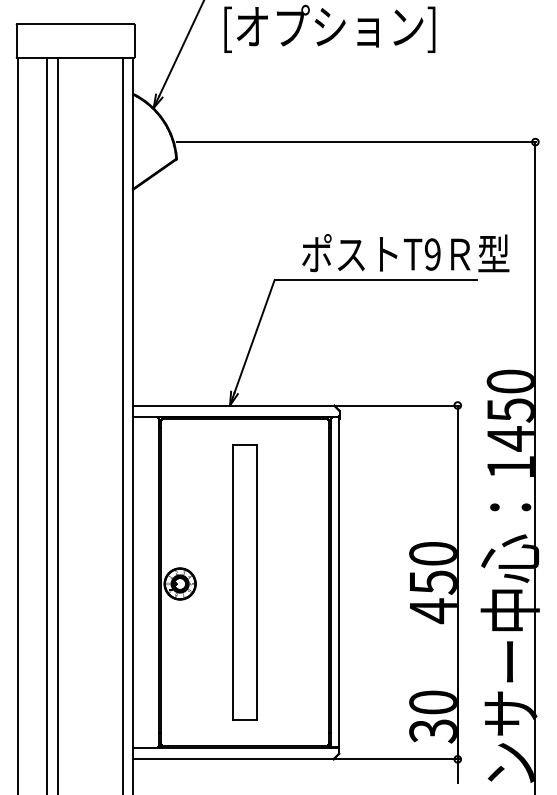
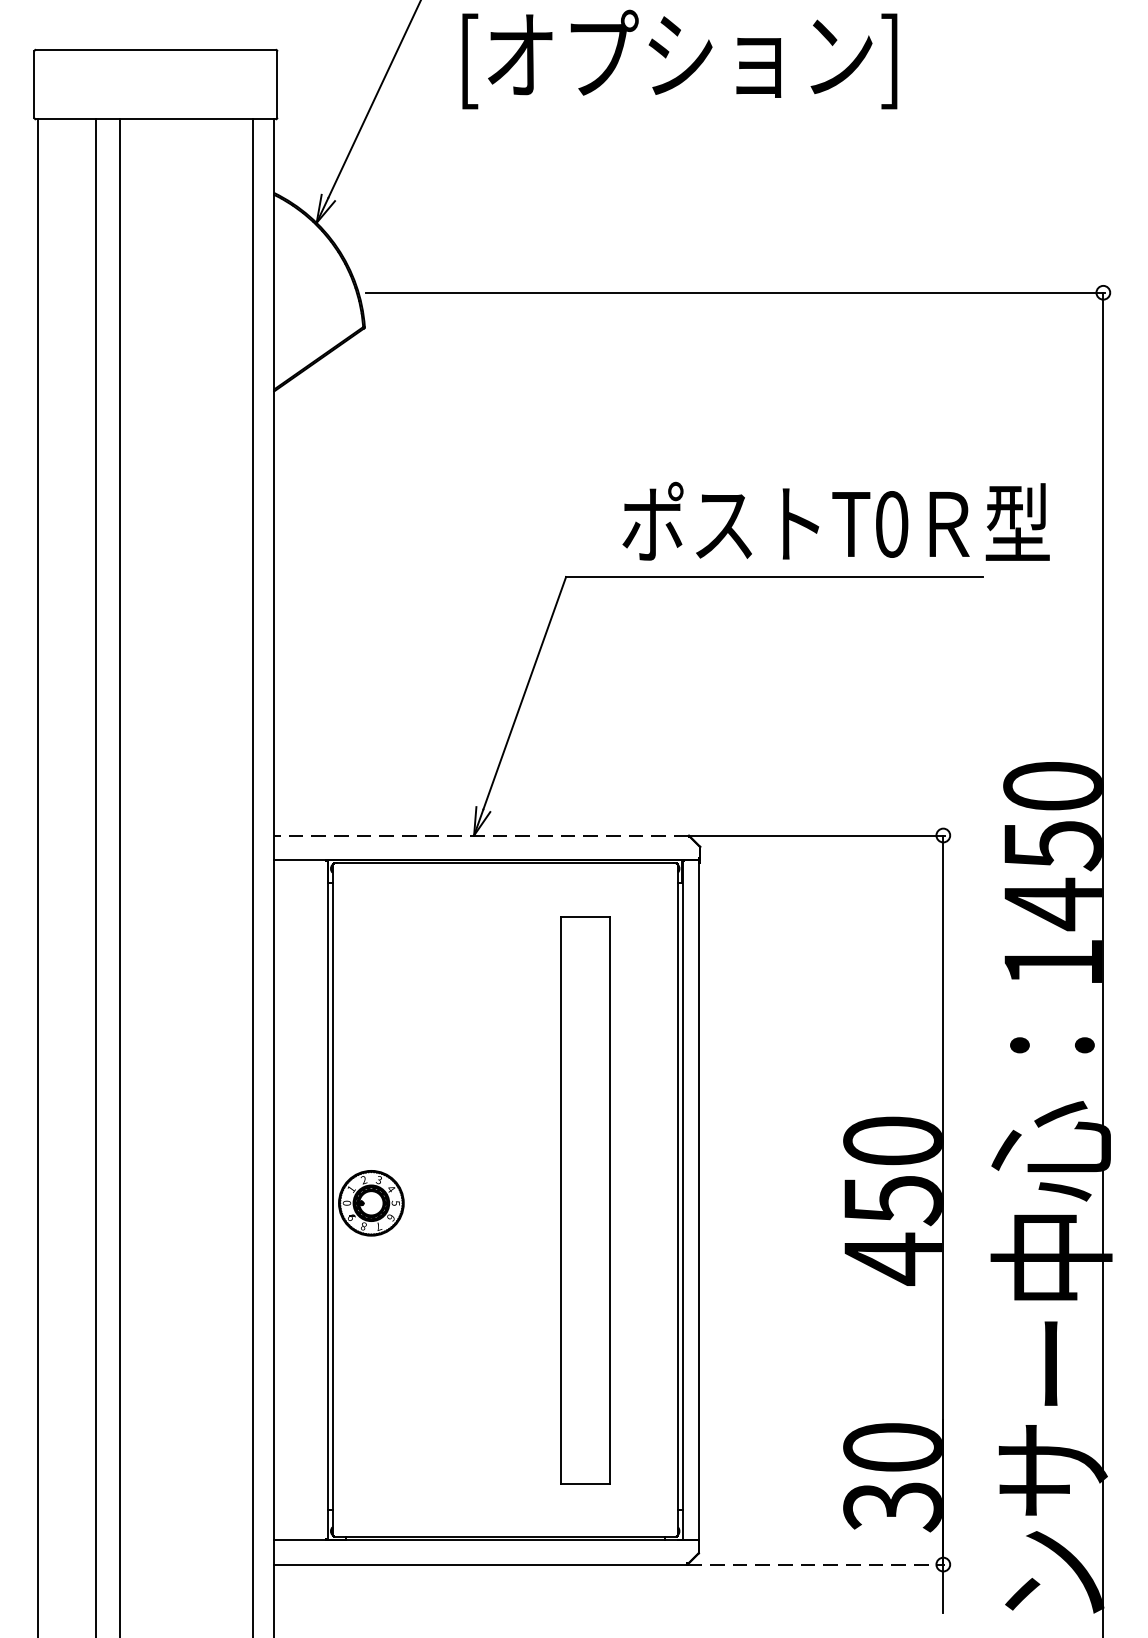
text: (432, 254) -> (891, 524), T9 -> T0
line: (233, 405) -> (481, 835), solid -> dashed
part: (244, 582) -> (584, 1200), moved
line: (396, 759) -> (817, 1564), solid -> dashed

